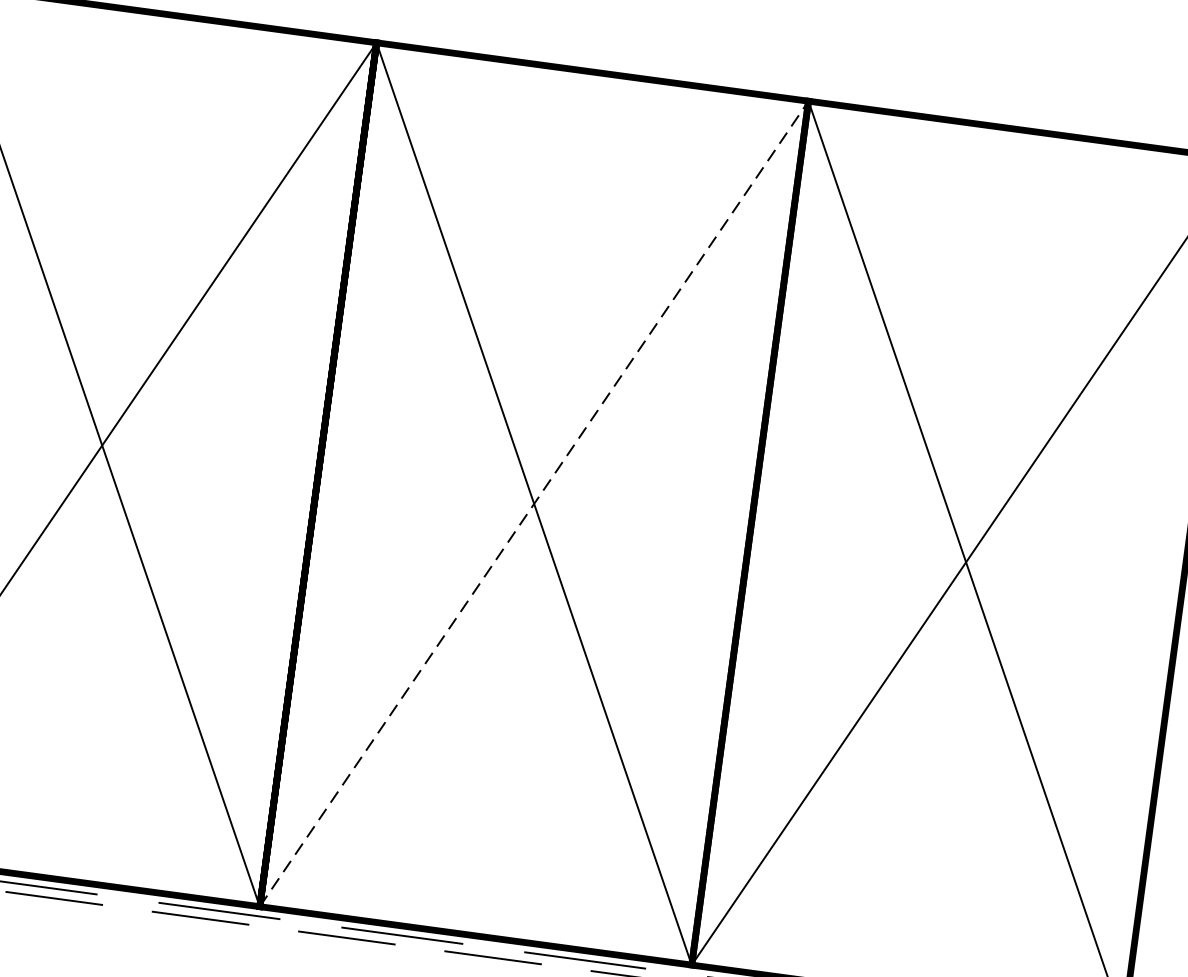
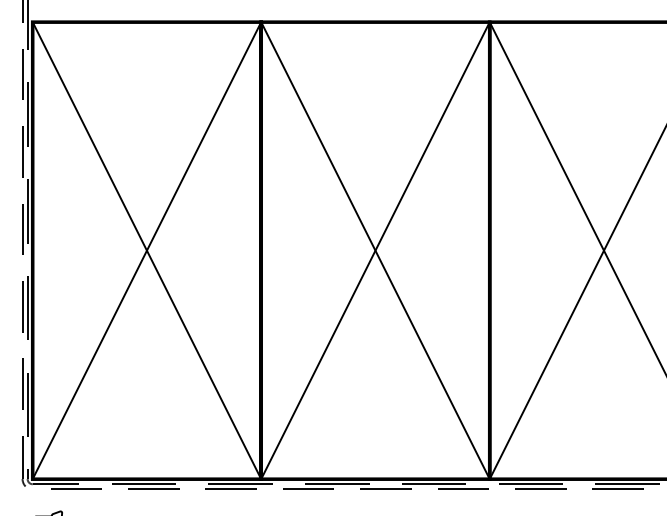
line: (534, 503) -> (375, 250), dashed -> solid

